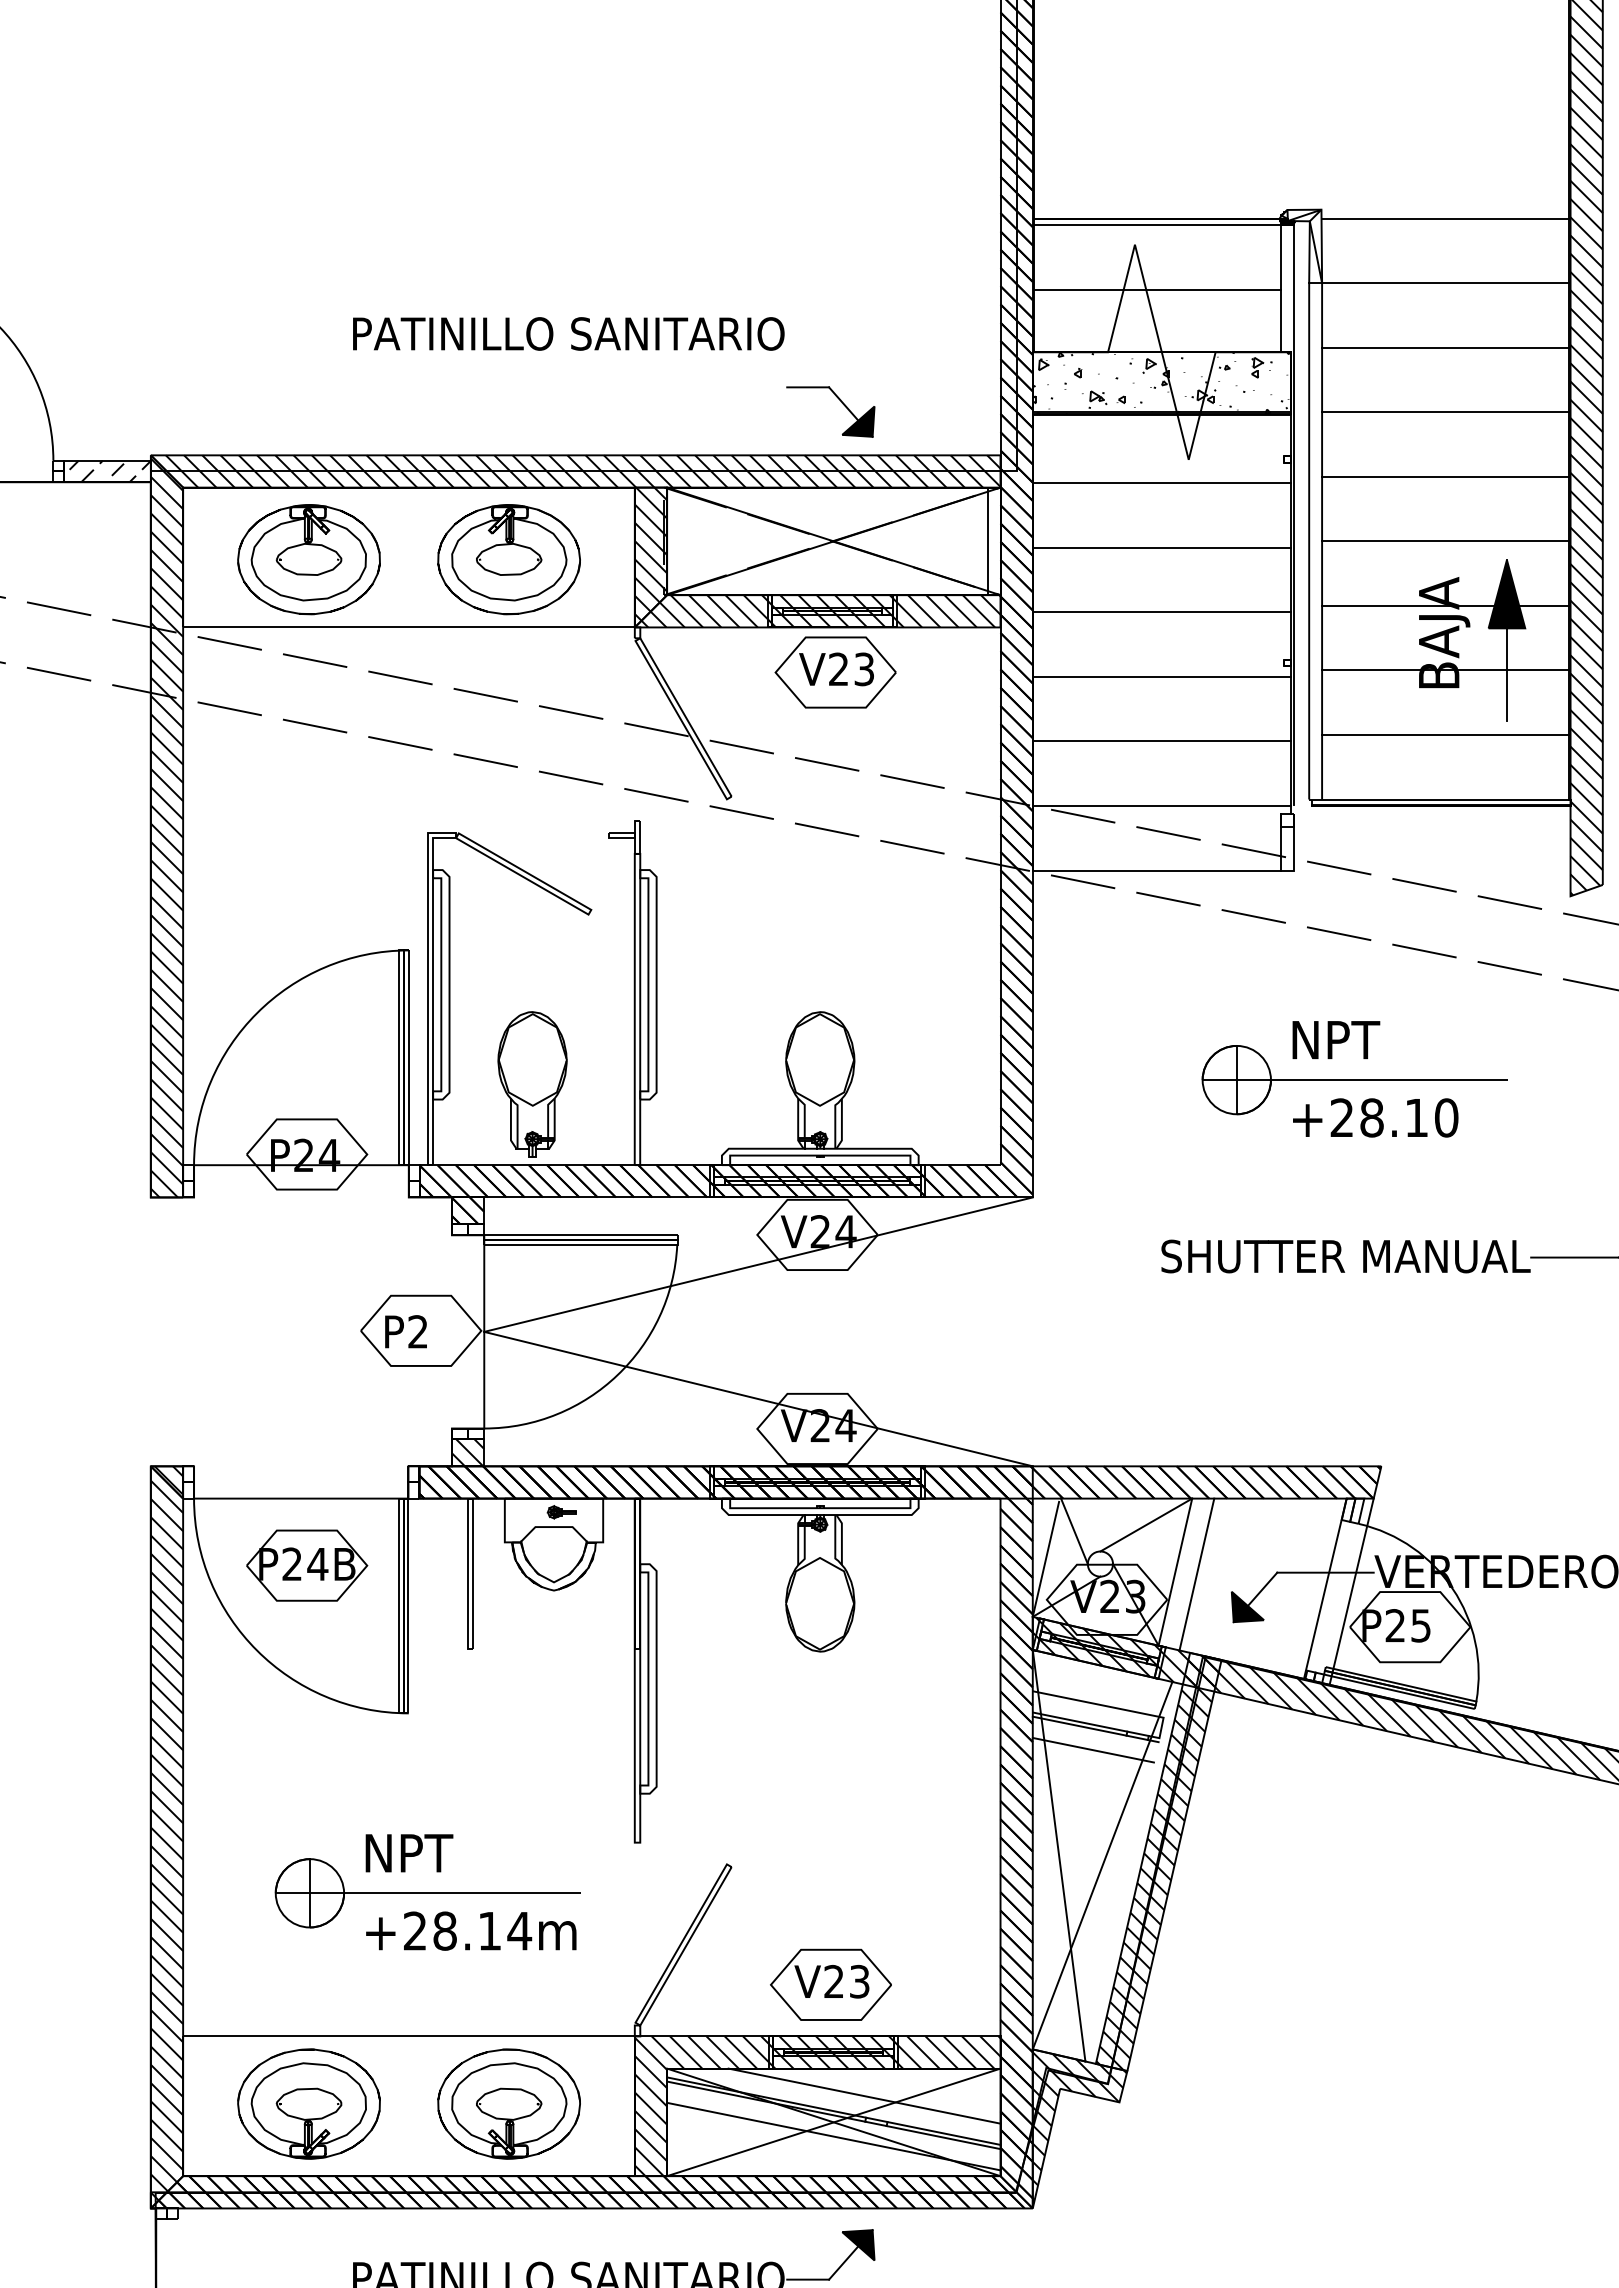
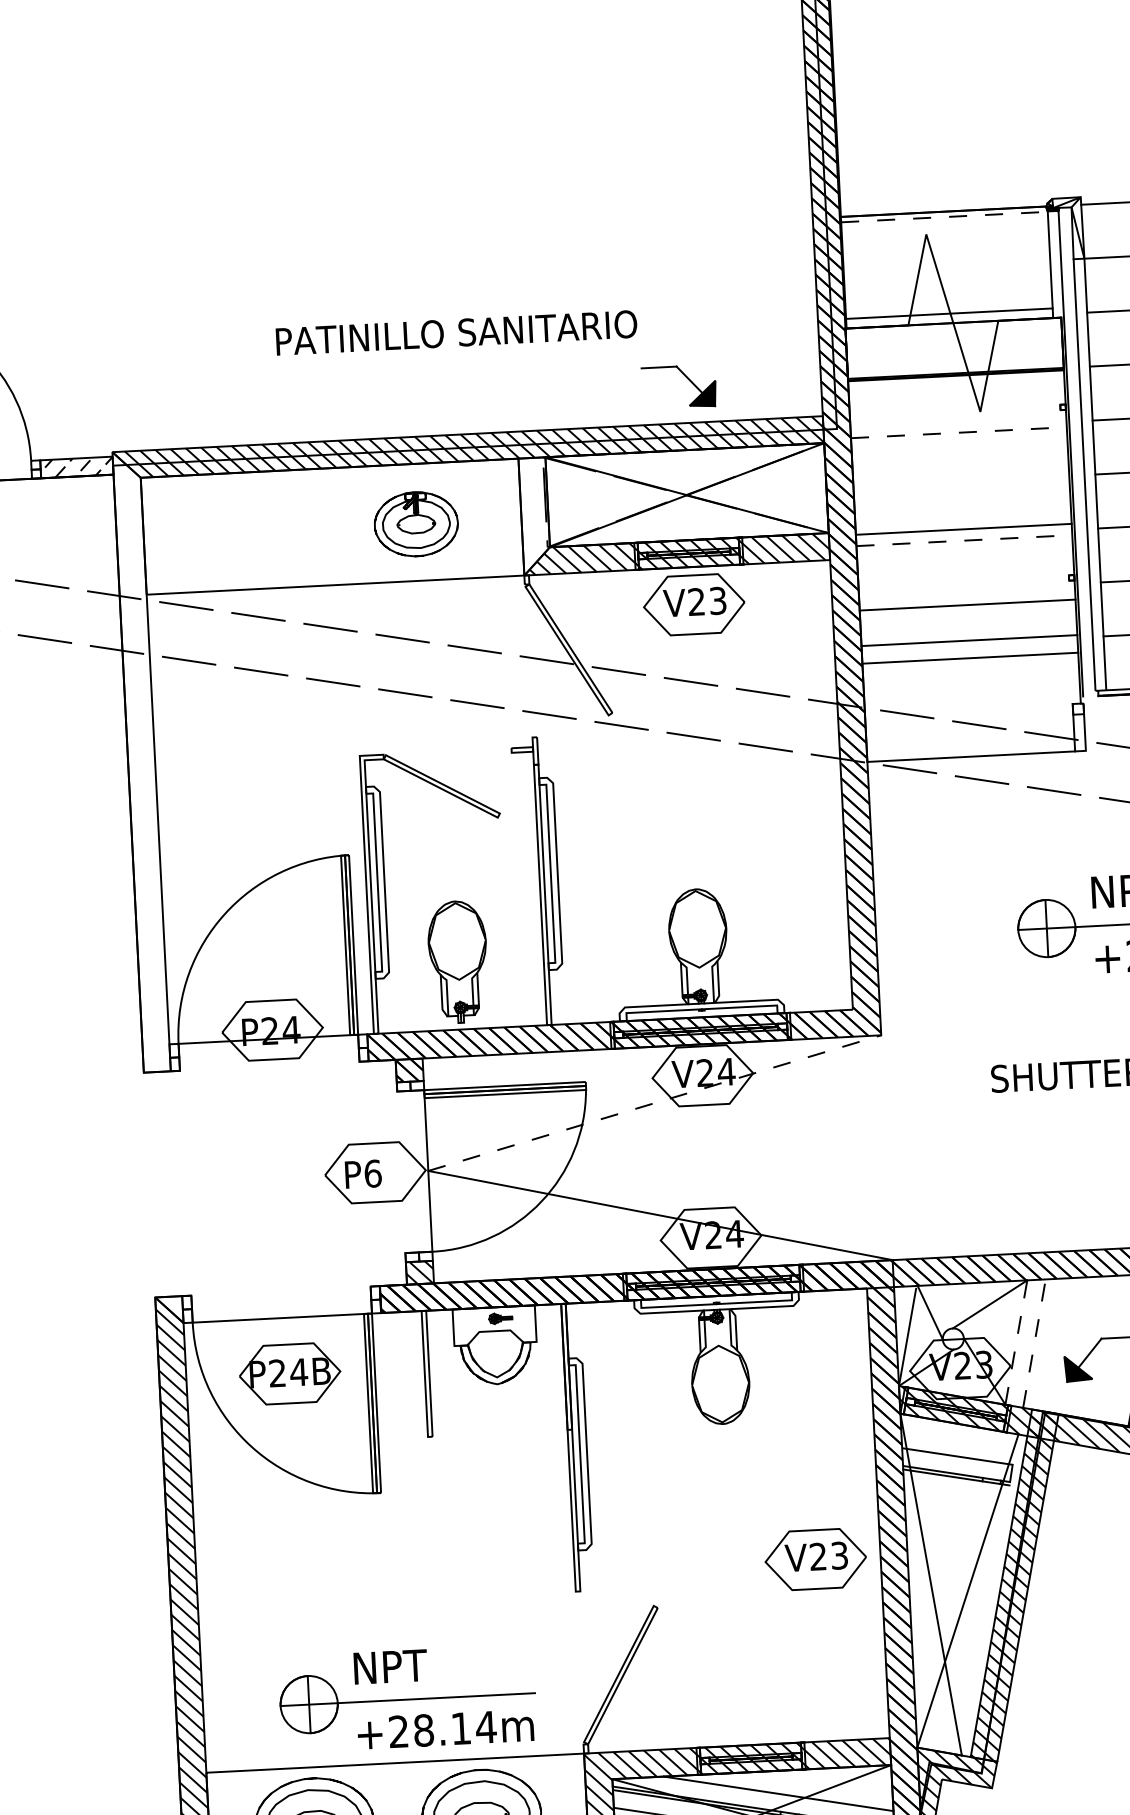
line: (1164, 225) -> (950, 217), solid -> dashed
line: (1157, 289) -> (949, 313), moved
hatch: (1161, 383) -> (954, 349), removed
line: (1162, 483) -> (959, 432), solid -> dashed
line: (988, 541) -> (816, 488), removed
line: (1161, 547) -> (963, 529), moved
hatch: (650, 553) -> (534, 513), removed
part: (308, 559) -> (248, 532), removed
part: (508, 559) -> (415, 524), size x0.7
line: (1162, 612) -> (964, 540), solid -> dashed
line: (1161, 676) -> (969, 640), moved
line: (1161, 741) -> (967, 605), moved
line: (1161, 805) -> (970, 657), moved
hatch: (166, 827) -> (141, 762), removed
line: (759, 1264) -> (655, 1102), solid -> dashed
text: (418, 1331) -> (373, 1173), P2 -> P6
hatch: (168, 1480) -> (170, 1308), removed
line: (1175, 1571) -> (1016, 1342), solid -> dashed
line: (1196, 1574) -> (1034, 1343), solid -> dashed
line: (1092, 1749) -> (954, 1494), removed
part: (427, 1892) -> (407, 1698), moved
part: (830, 1984) -> (815, 1559), moved

